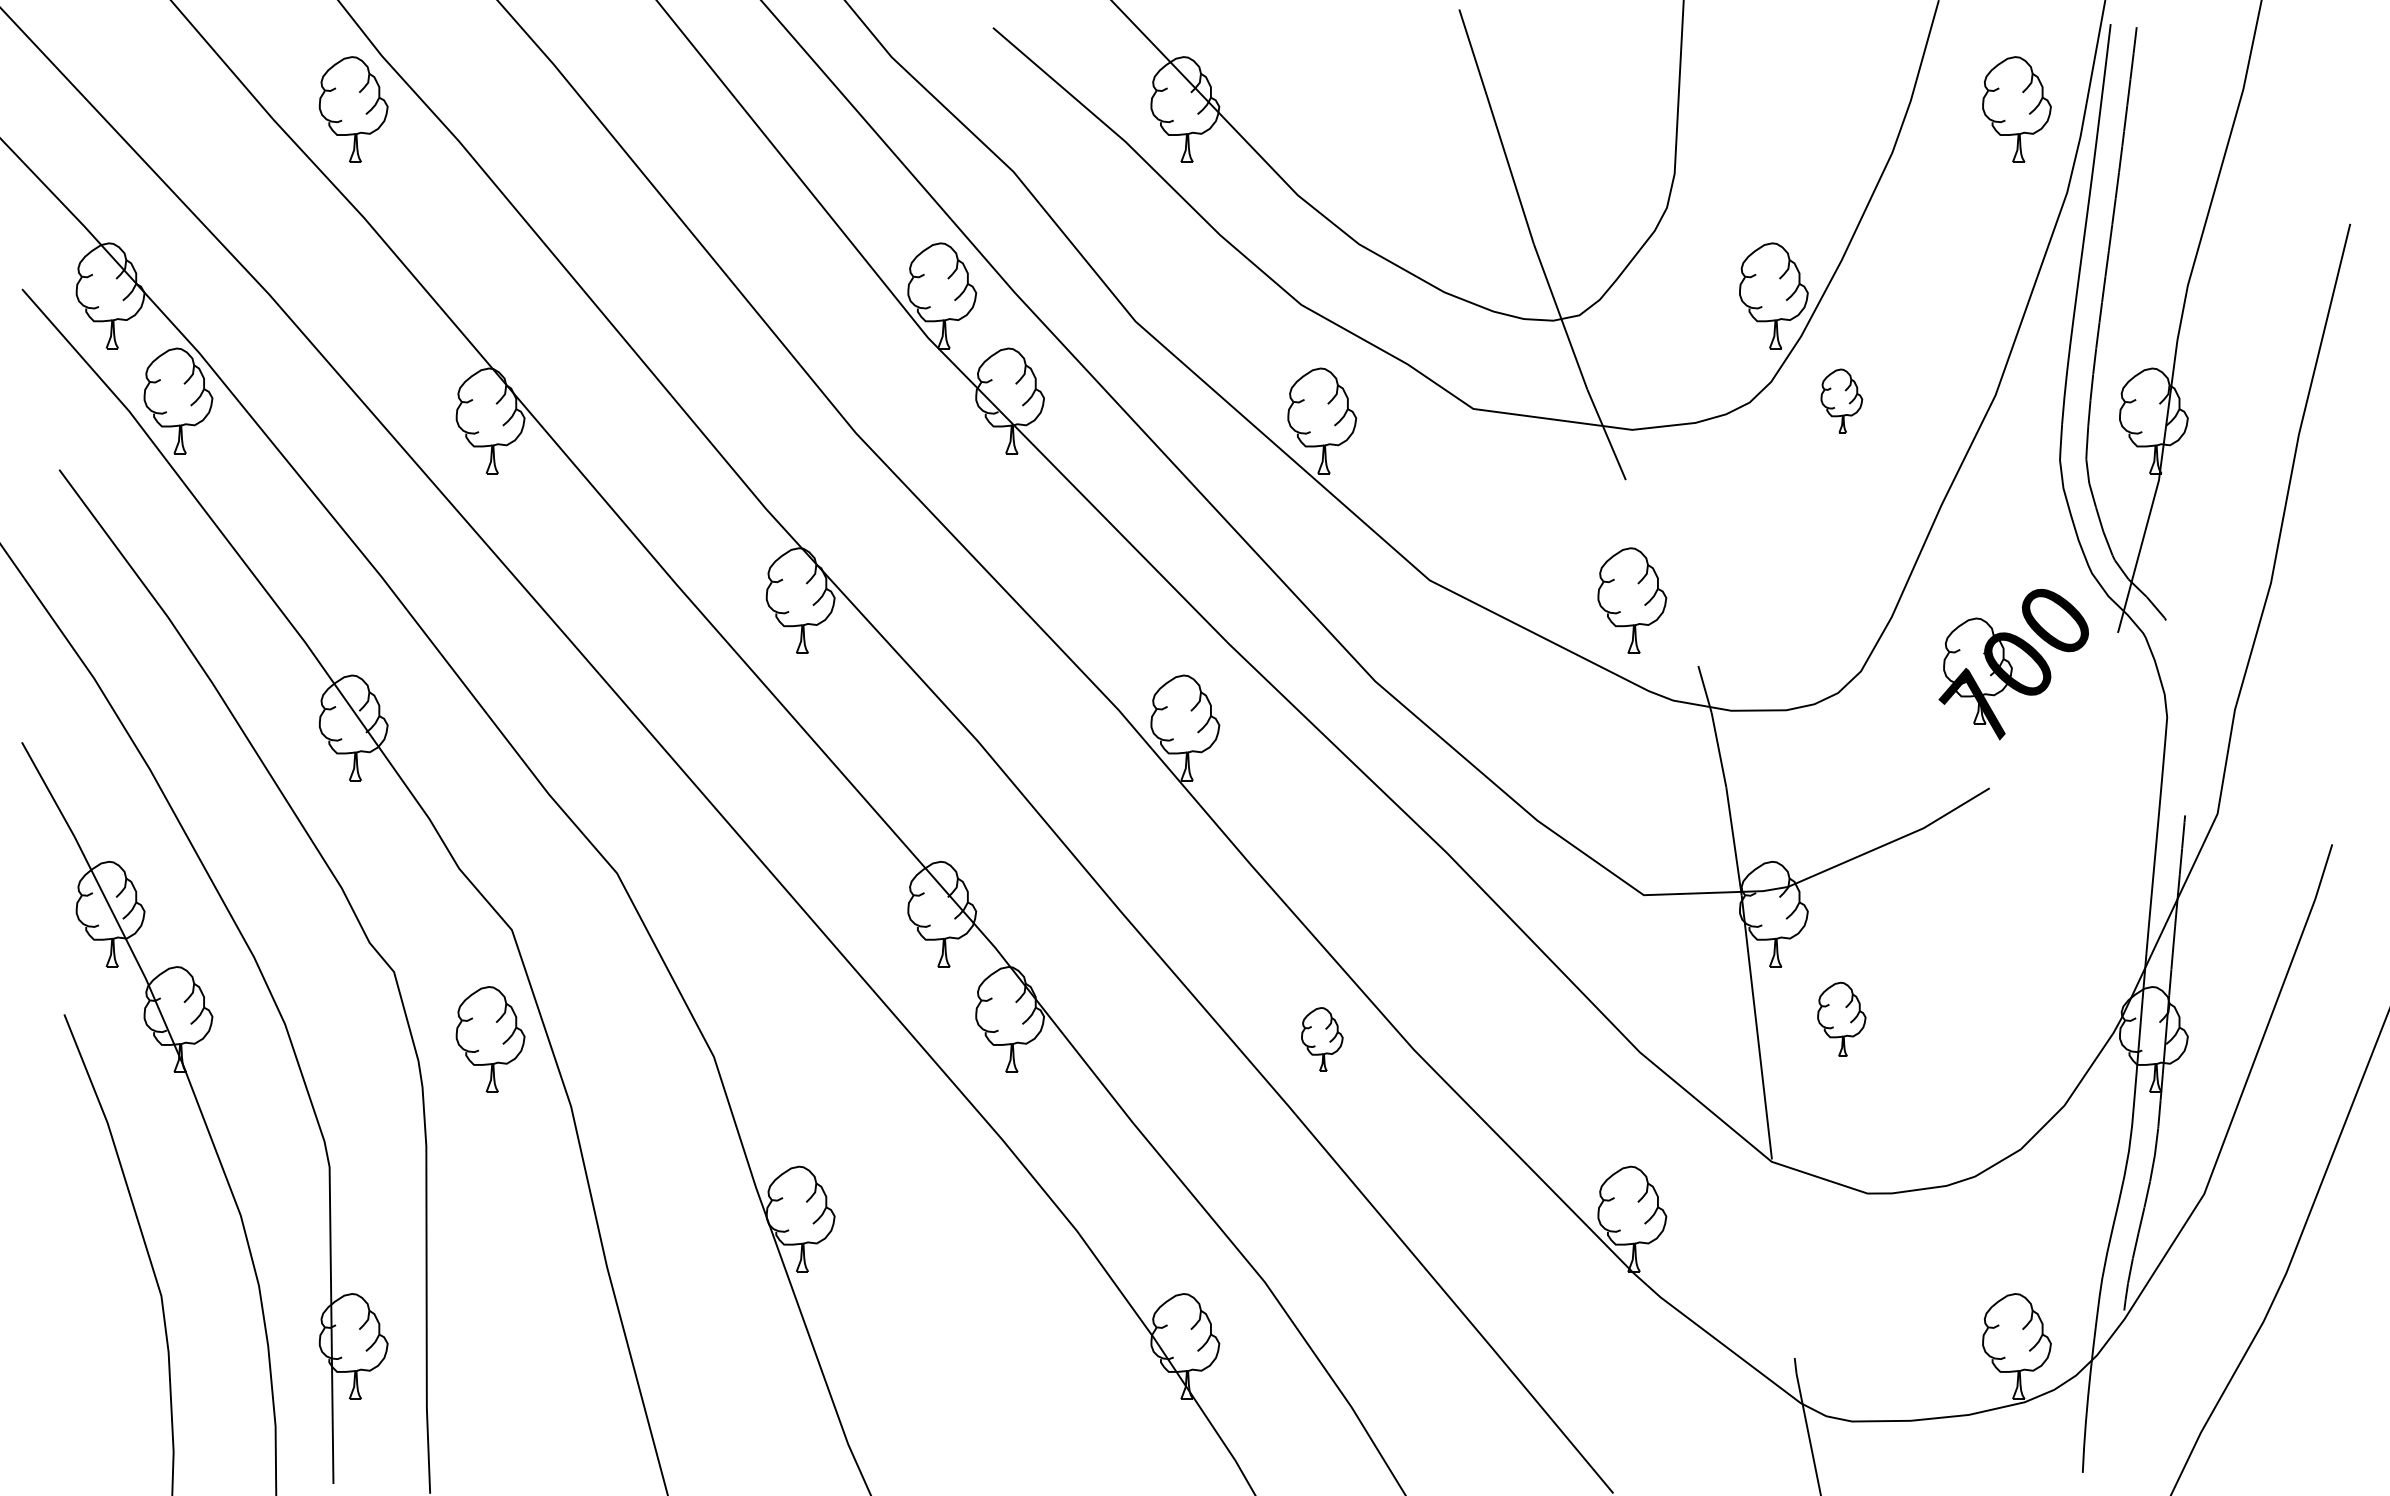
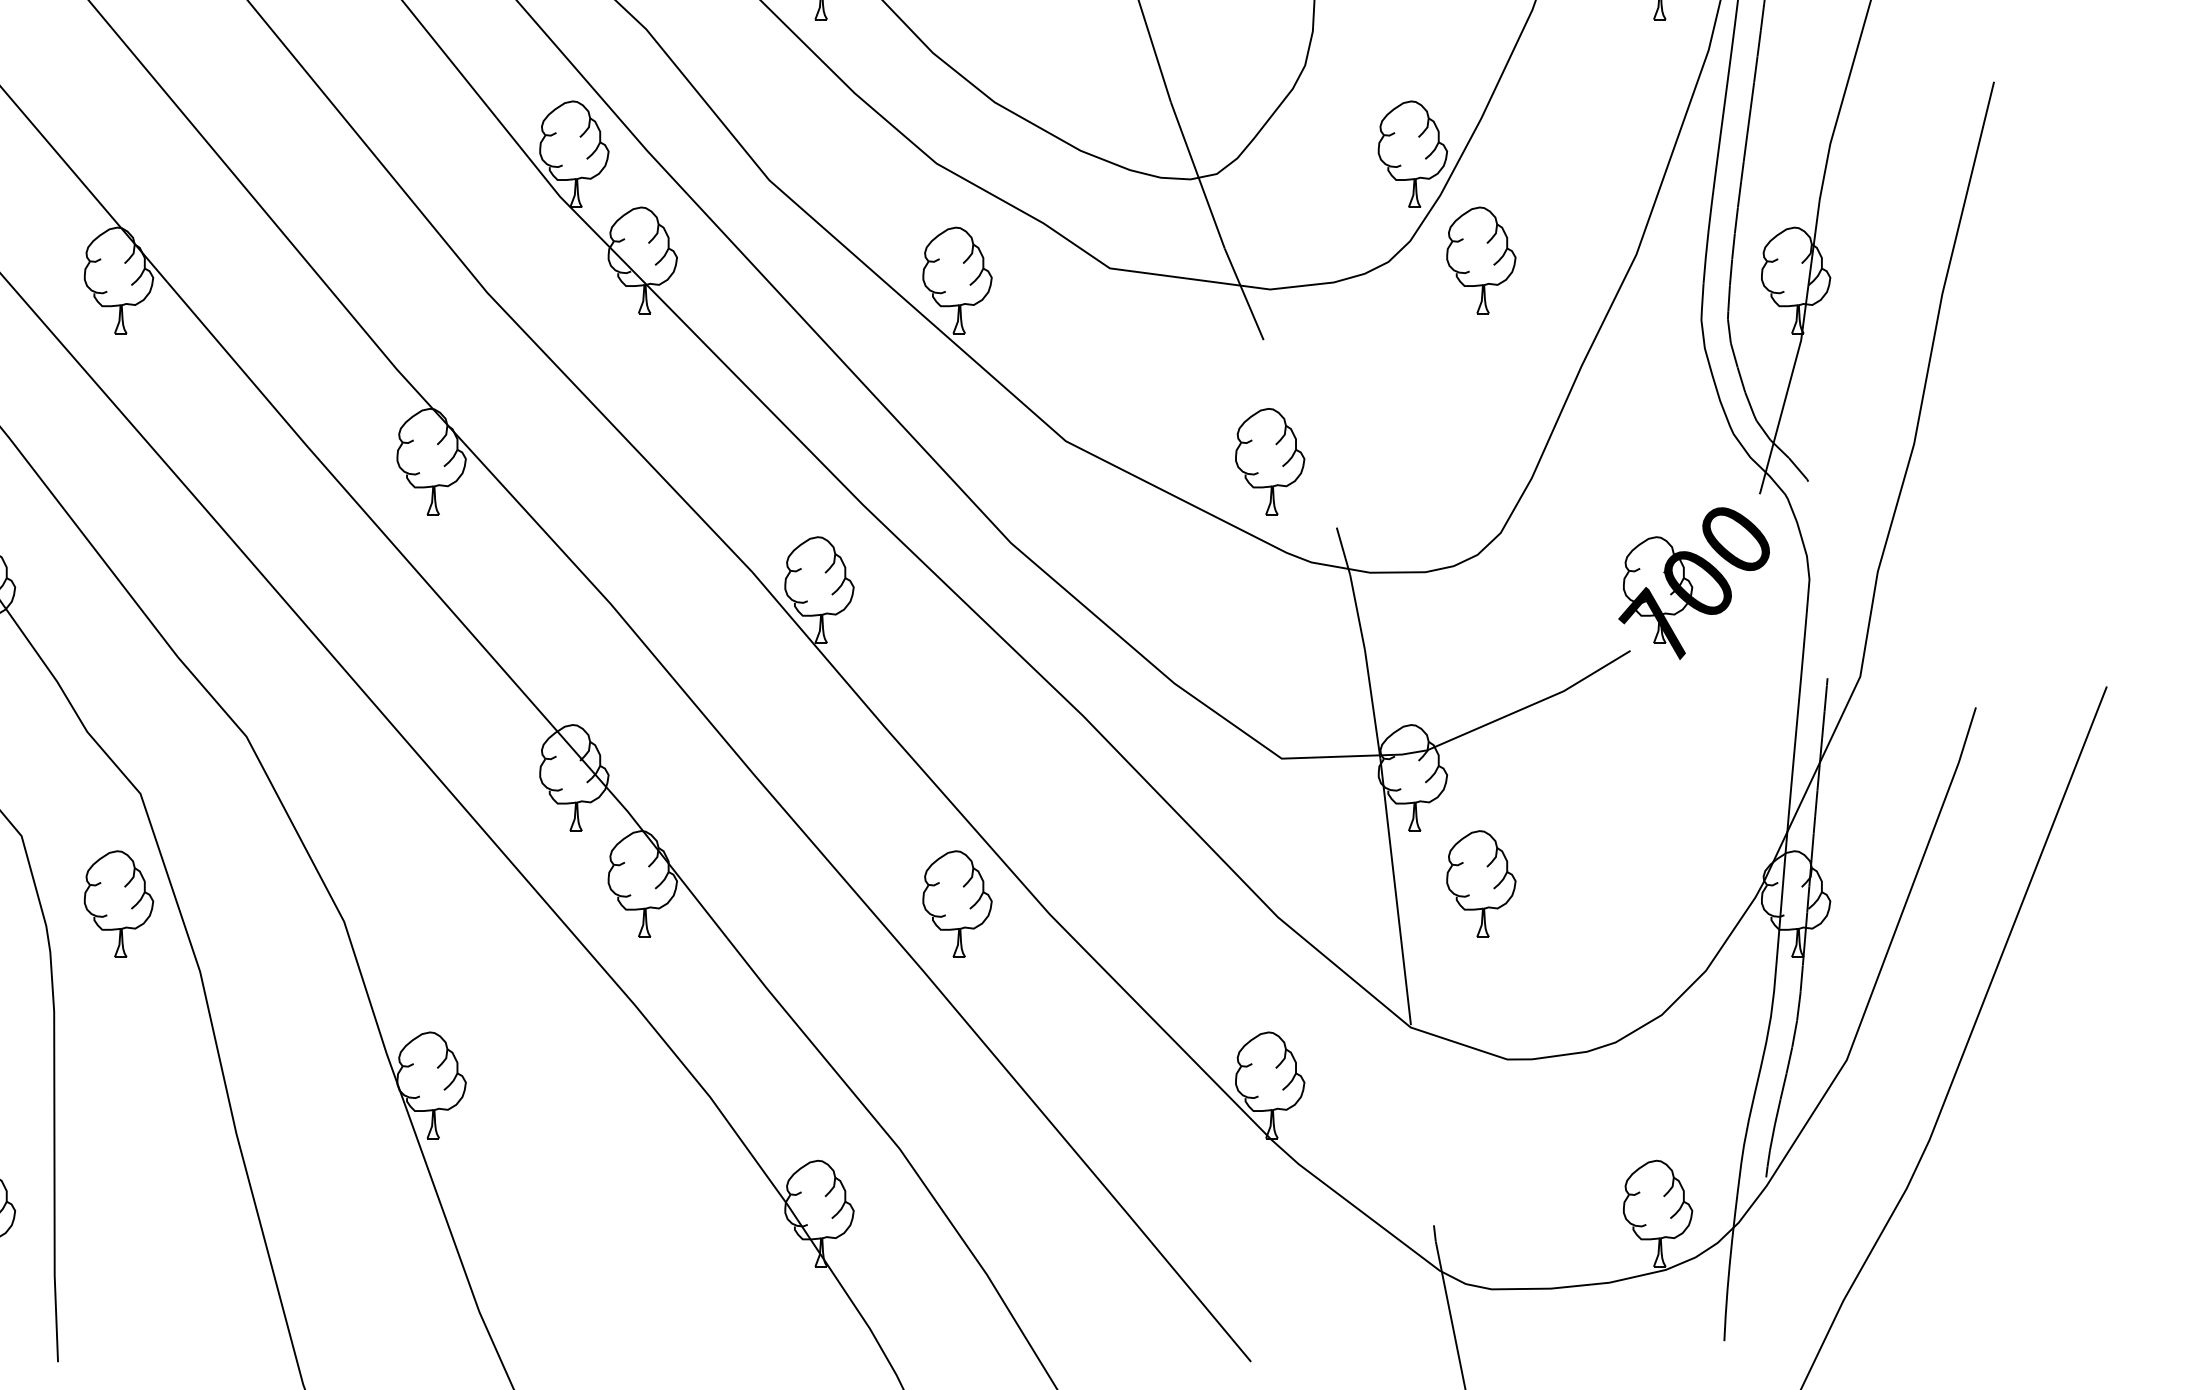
part: (1841, 400) -> (1481, 259), size x1.67
part: (2013, 664) -> (1693, 583), moved
part: (1841, 1019) -> (1481, 884), size x1.43
part: (1322, 1039) -> (957, 904), size x1.67

